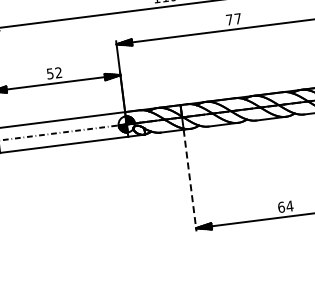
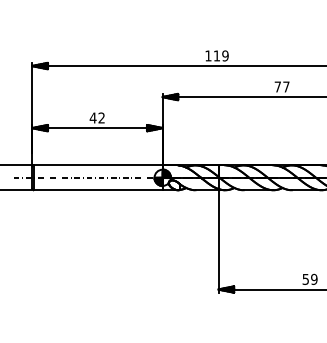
text: (49, 73) -> (92, 117), 52 -> 42
line: (190, 180) -> (218, 241), dashed -> solid
text: (284, 205) -> (309, 278), 64 -> 59

